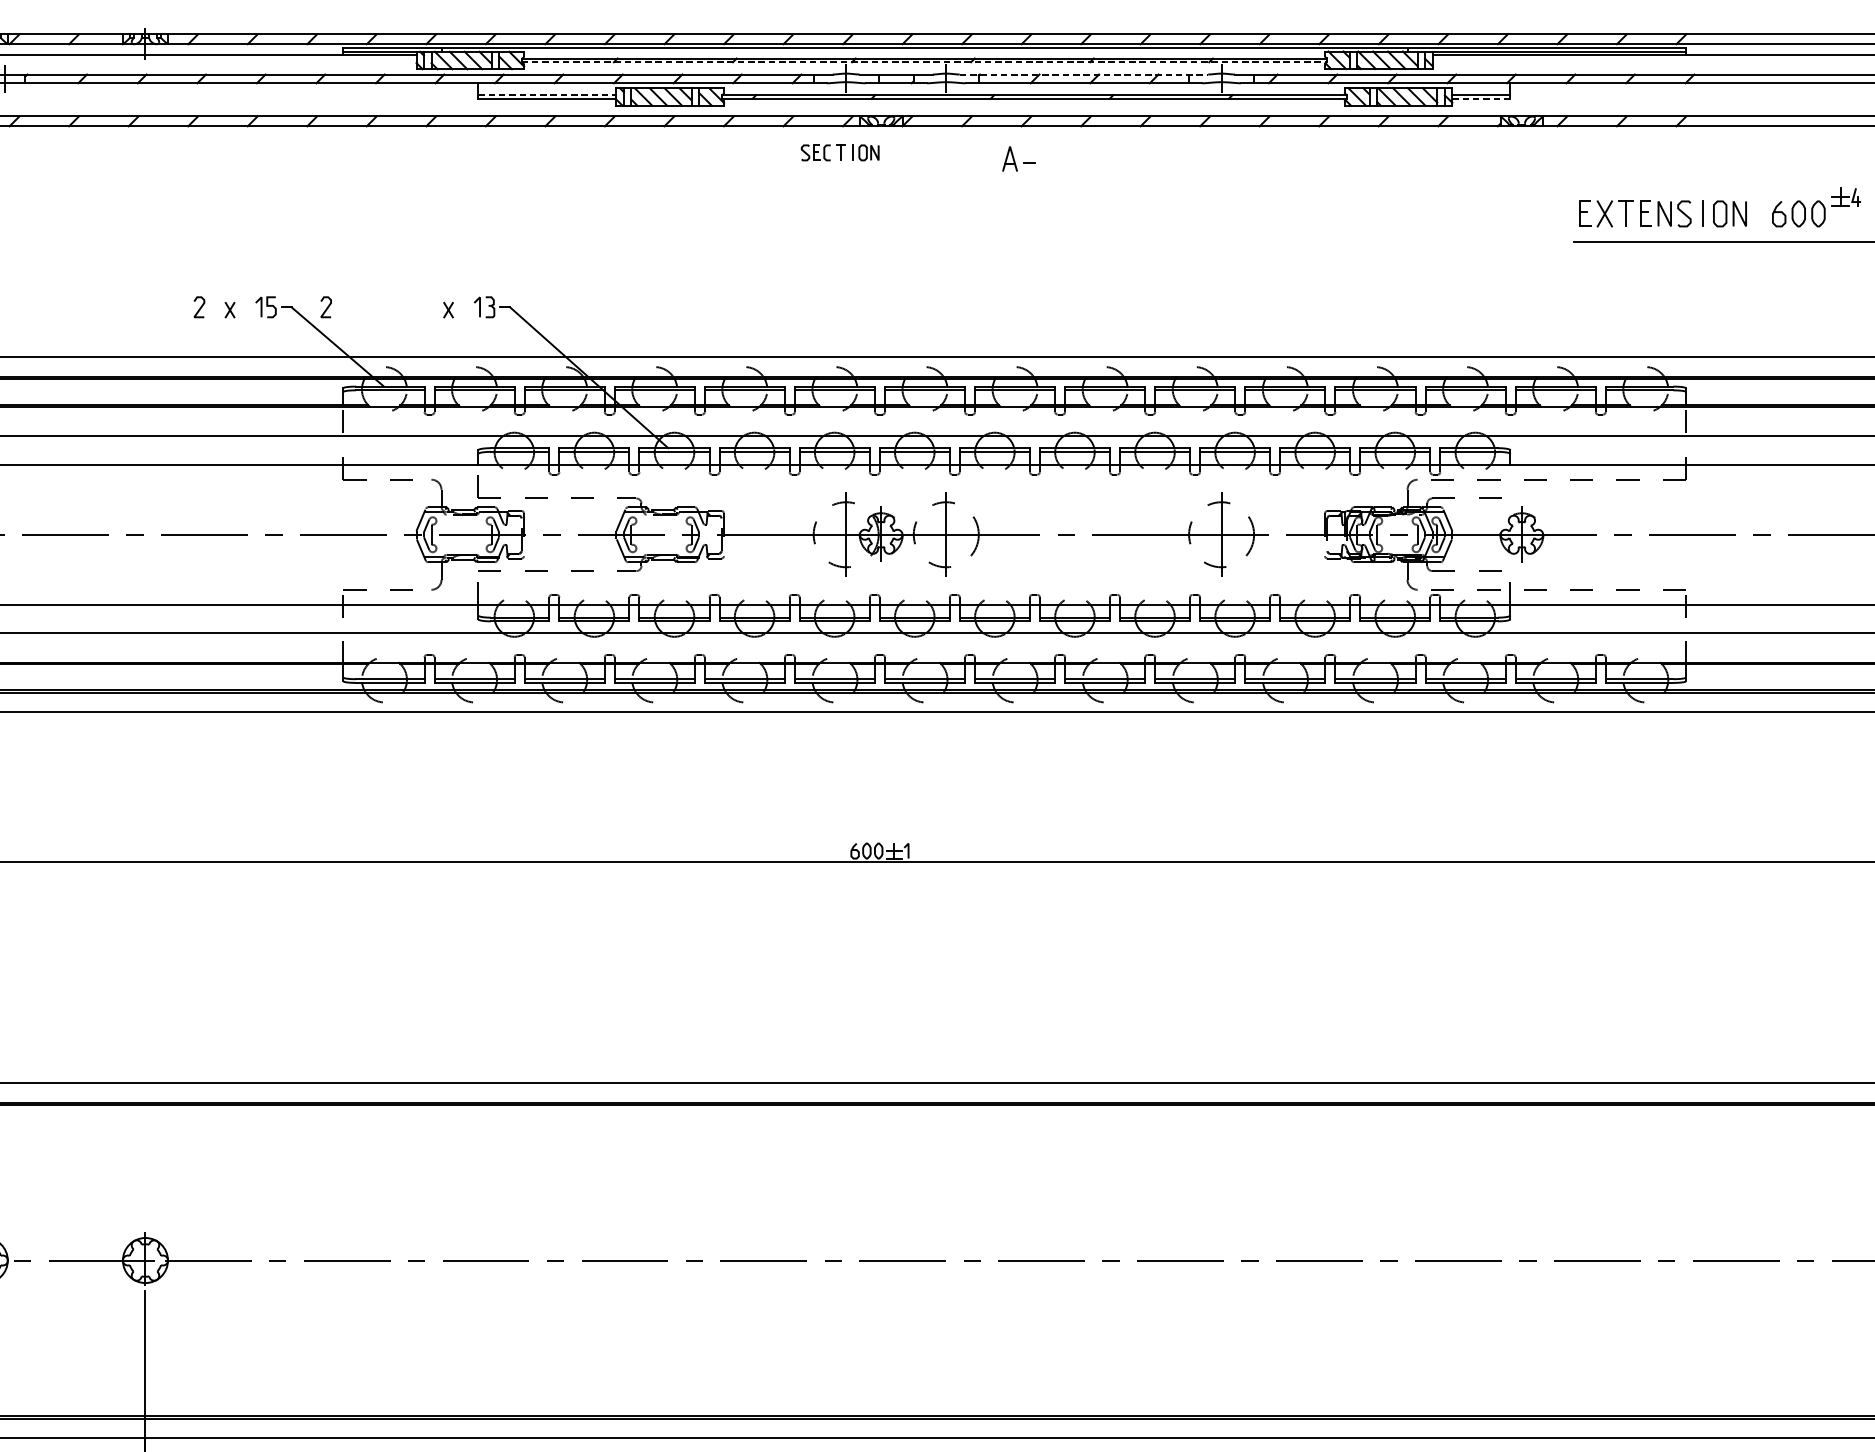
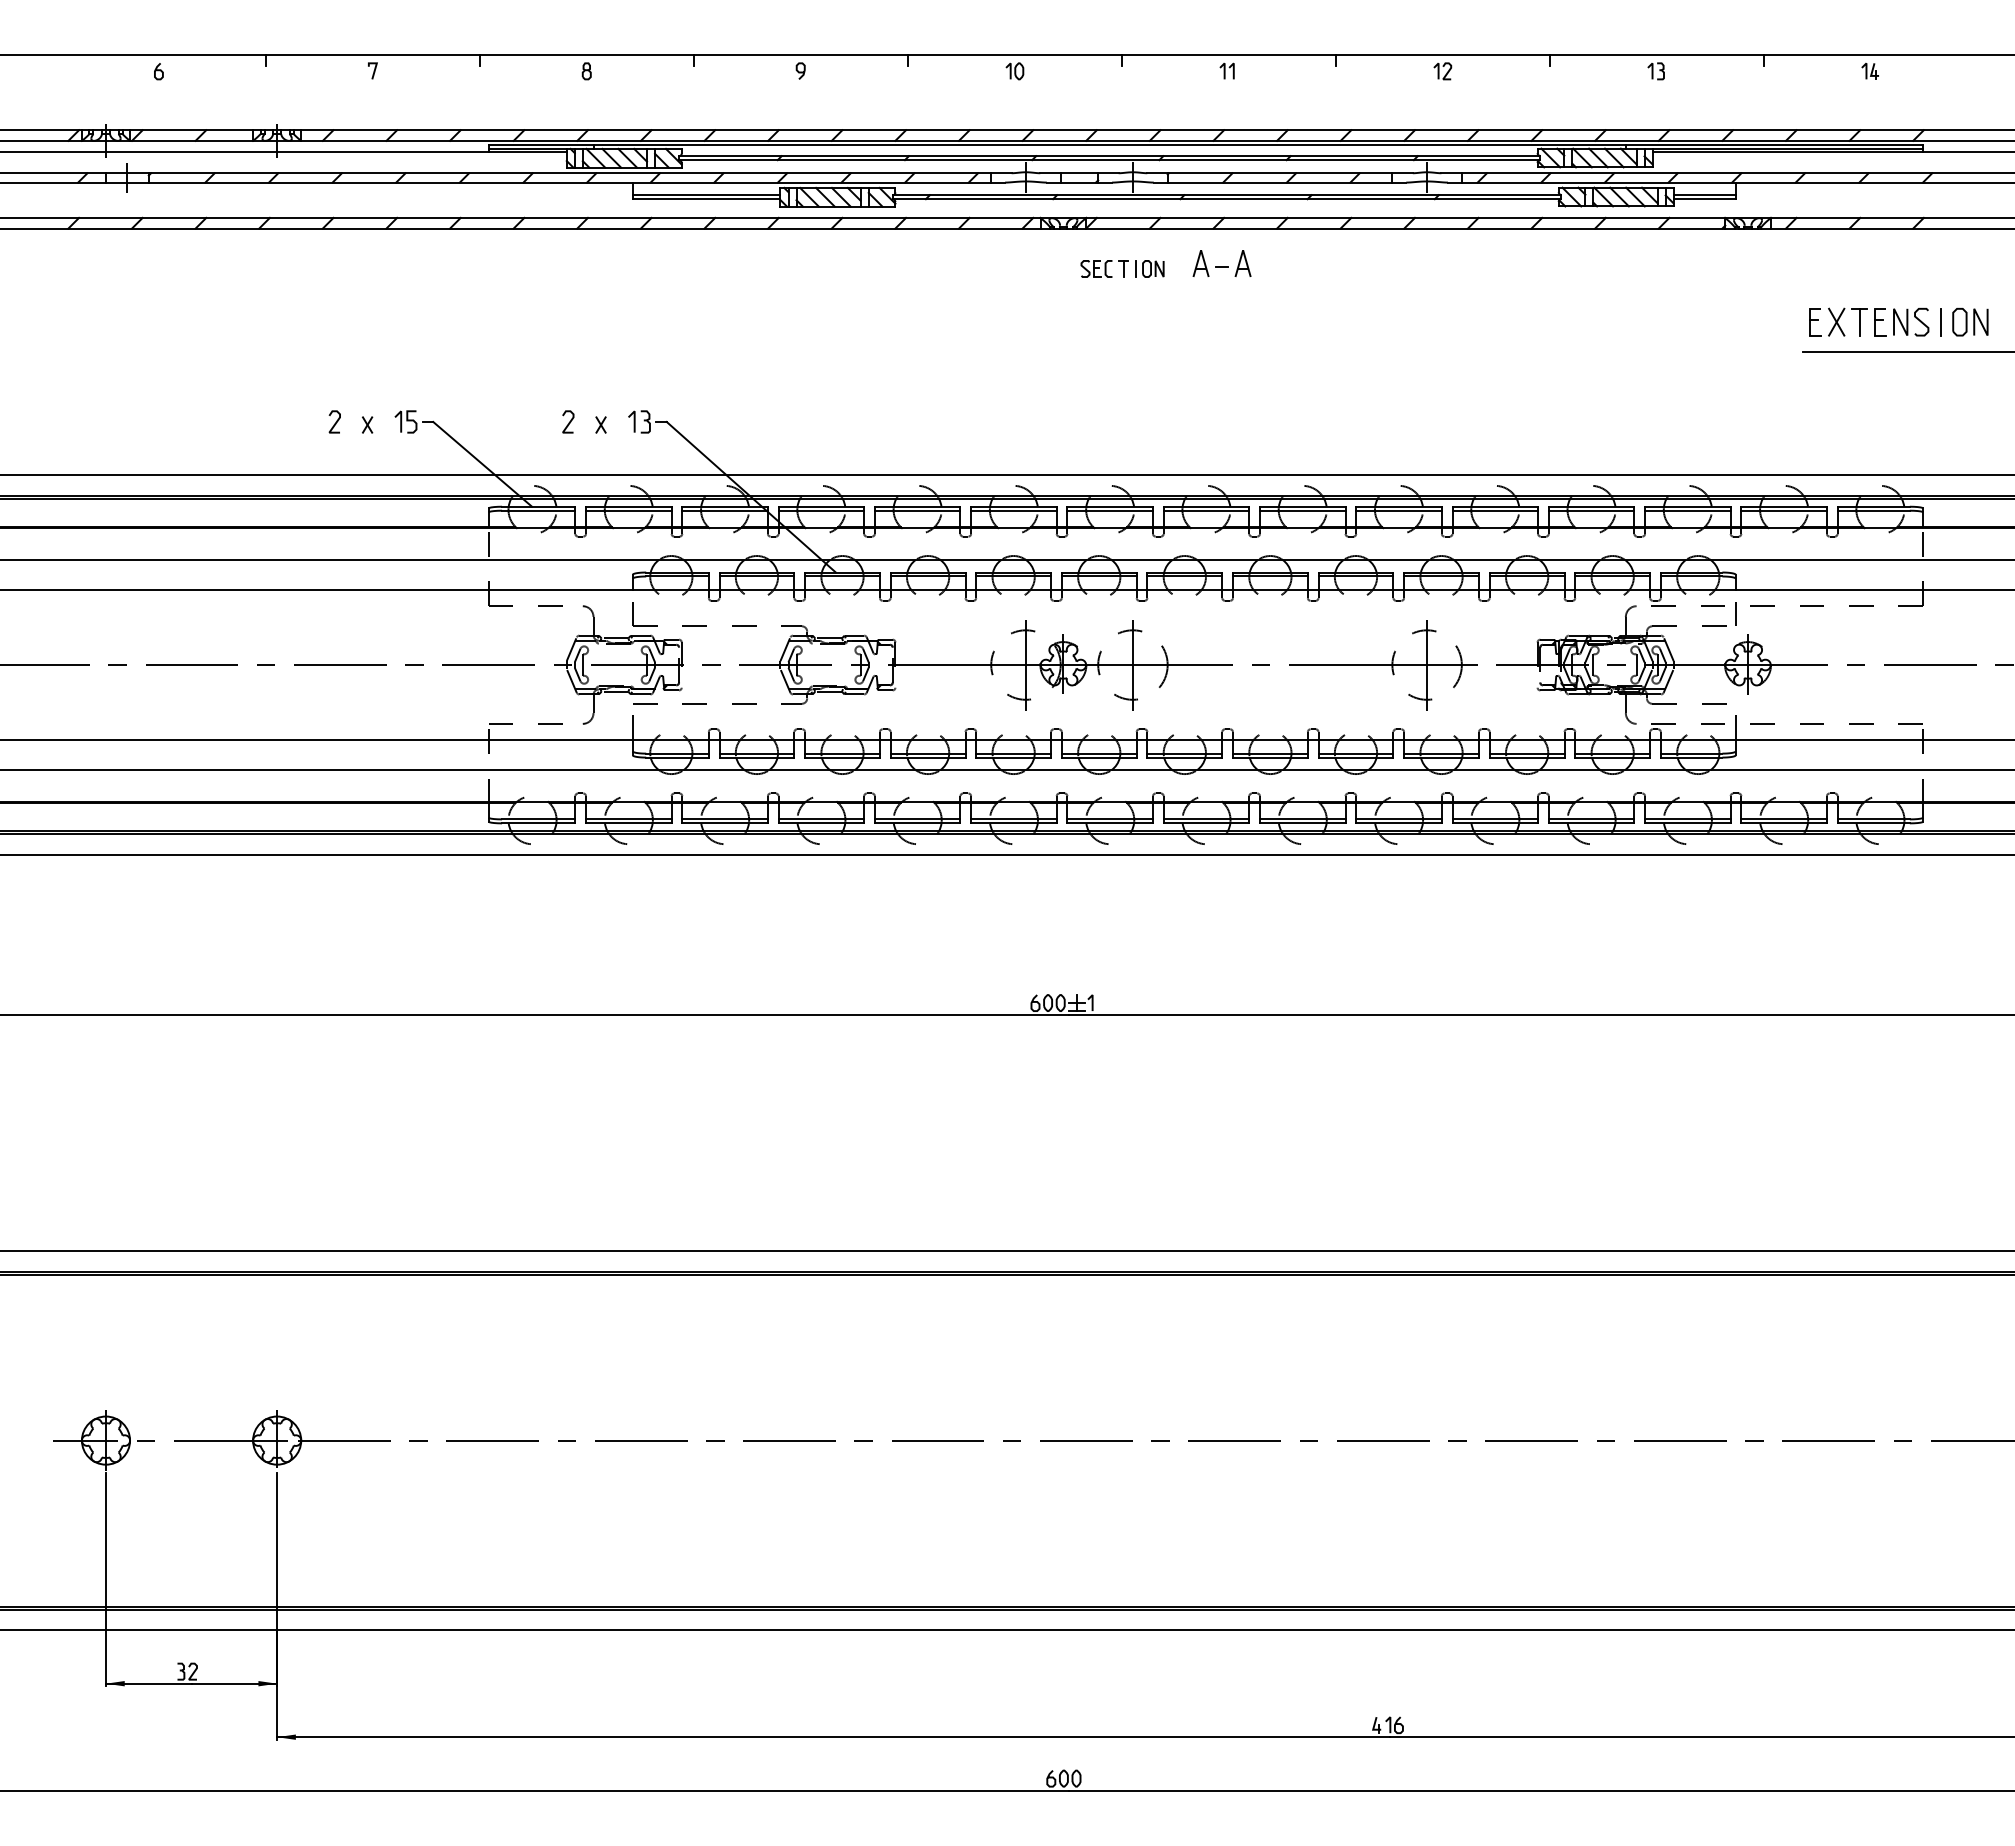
line: (924, 62) -> (1109, 160), dashed -> solid
line: (1084, 74) -> (1280, 173), dashed -> solid
line: (547, 94) -> (706, 194), dashed -> solid
line: (1482, 99) -> (1705, 199), dashed -> solid
part: (840, 152) -> (1122, 268), moved
part: (1048, 158) -> (1242, 263), added
curve: (327, 306) -> (569, 421), moved
line: (1510, 486) -> (1735, 613), added

